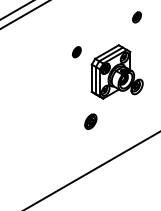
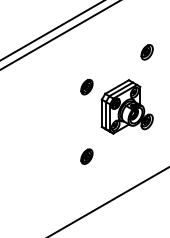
part: (136, 17) -> (146, 52), size x1.43
part: (76, 52) -> (86, 87), size x1.43
part: (90, 121) -> (86, 156), moved

